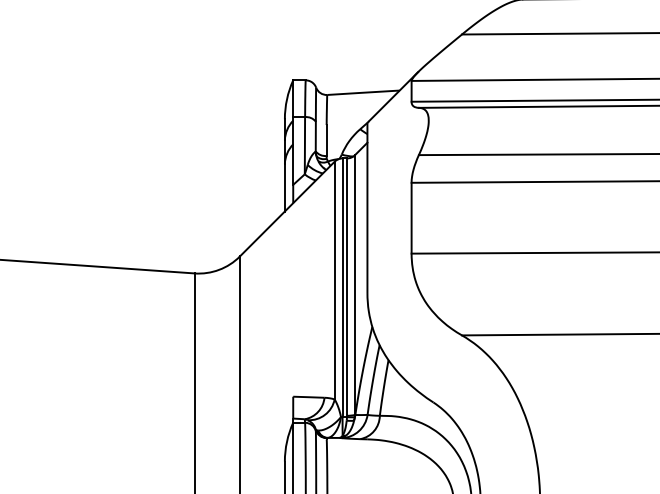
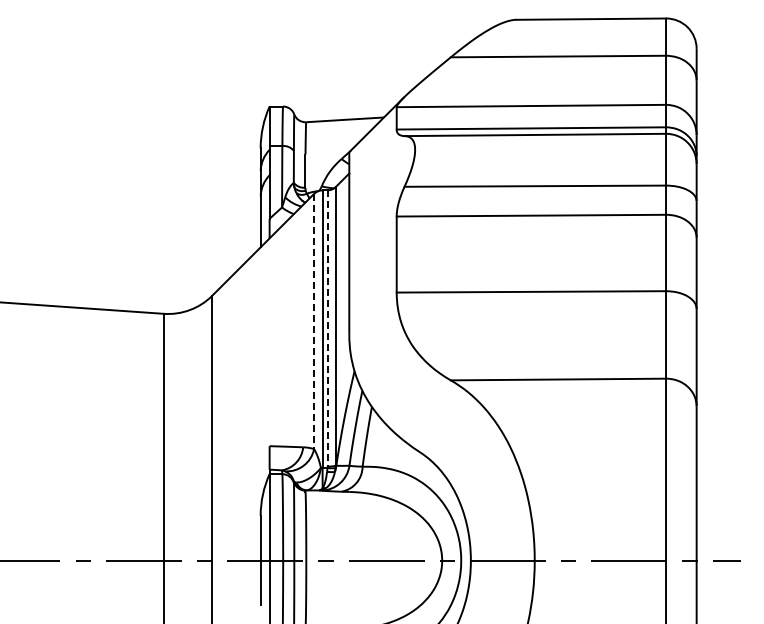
line: (335, 280) -> (314, 321), solid -> dashed
line: (347, 288) -> (327, 329), solid -> dashed

